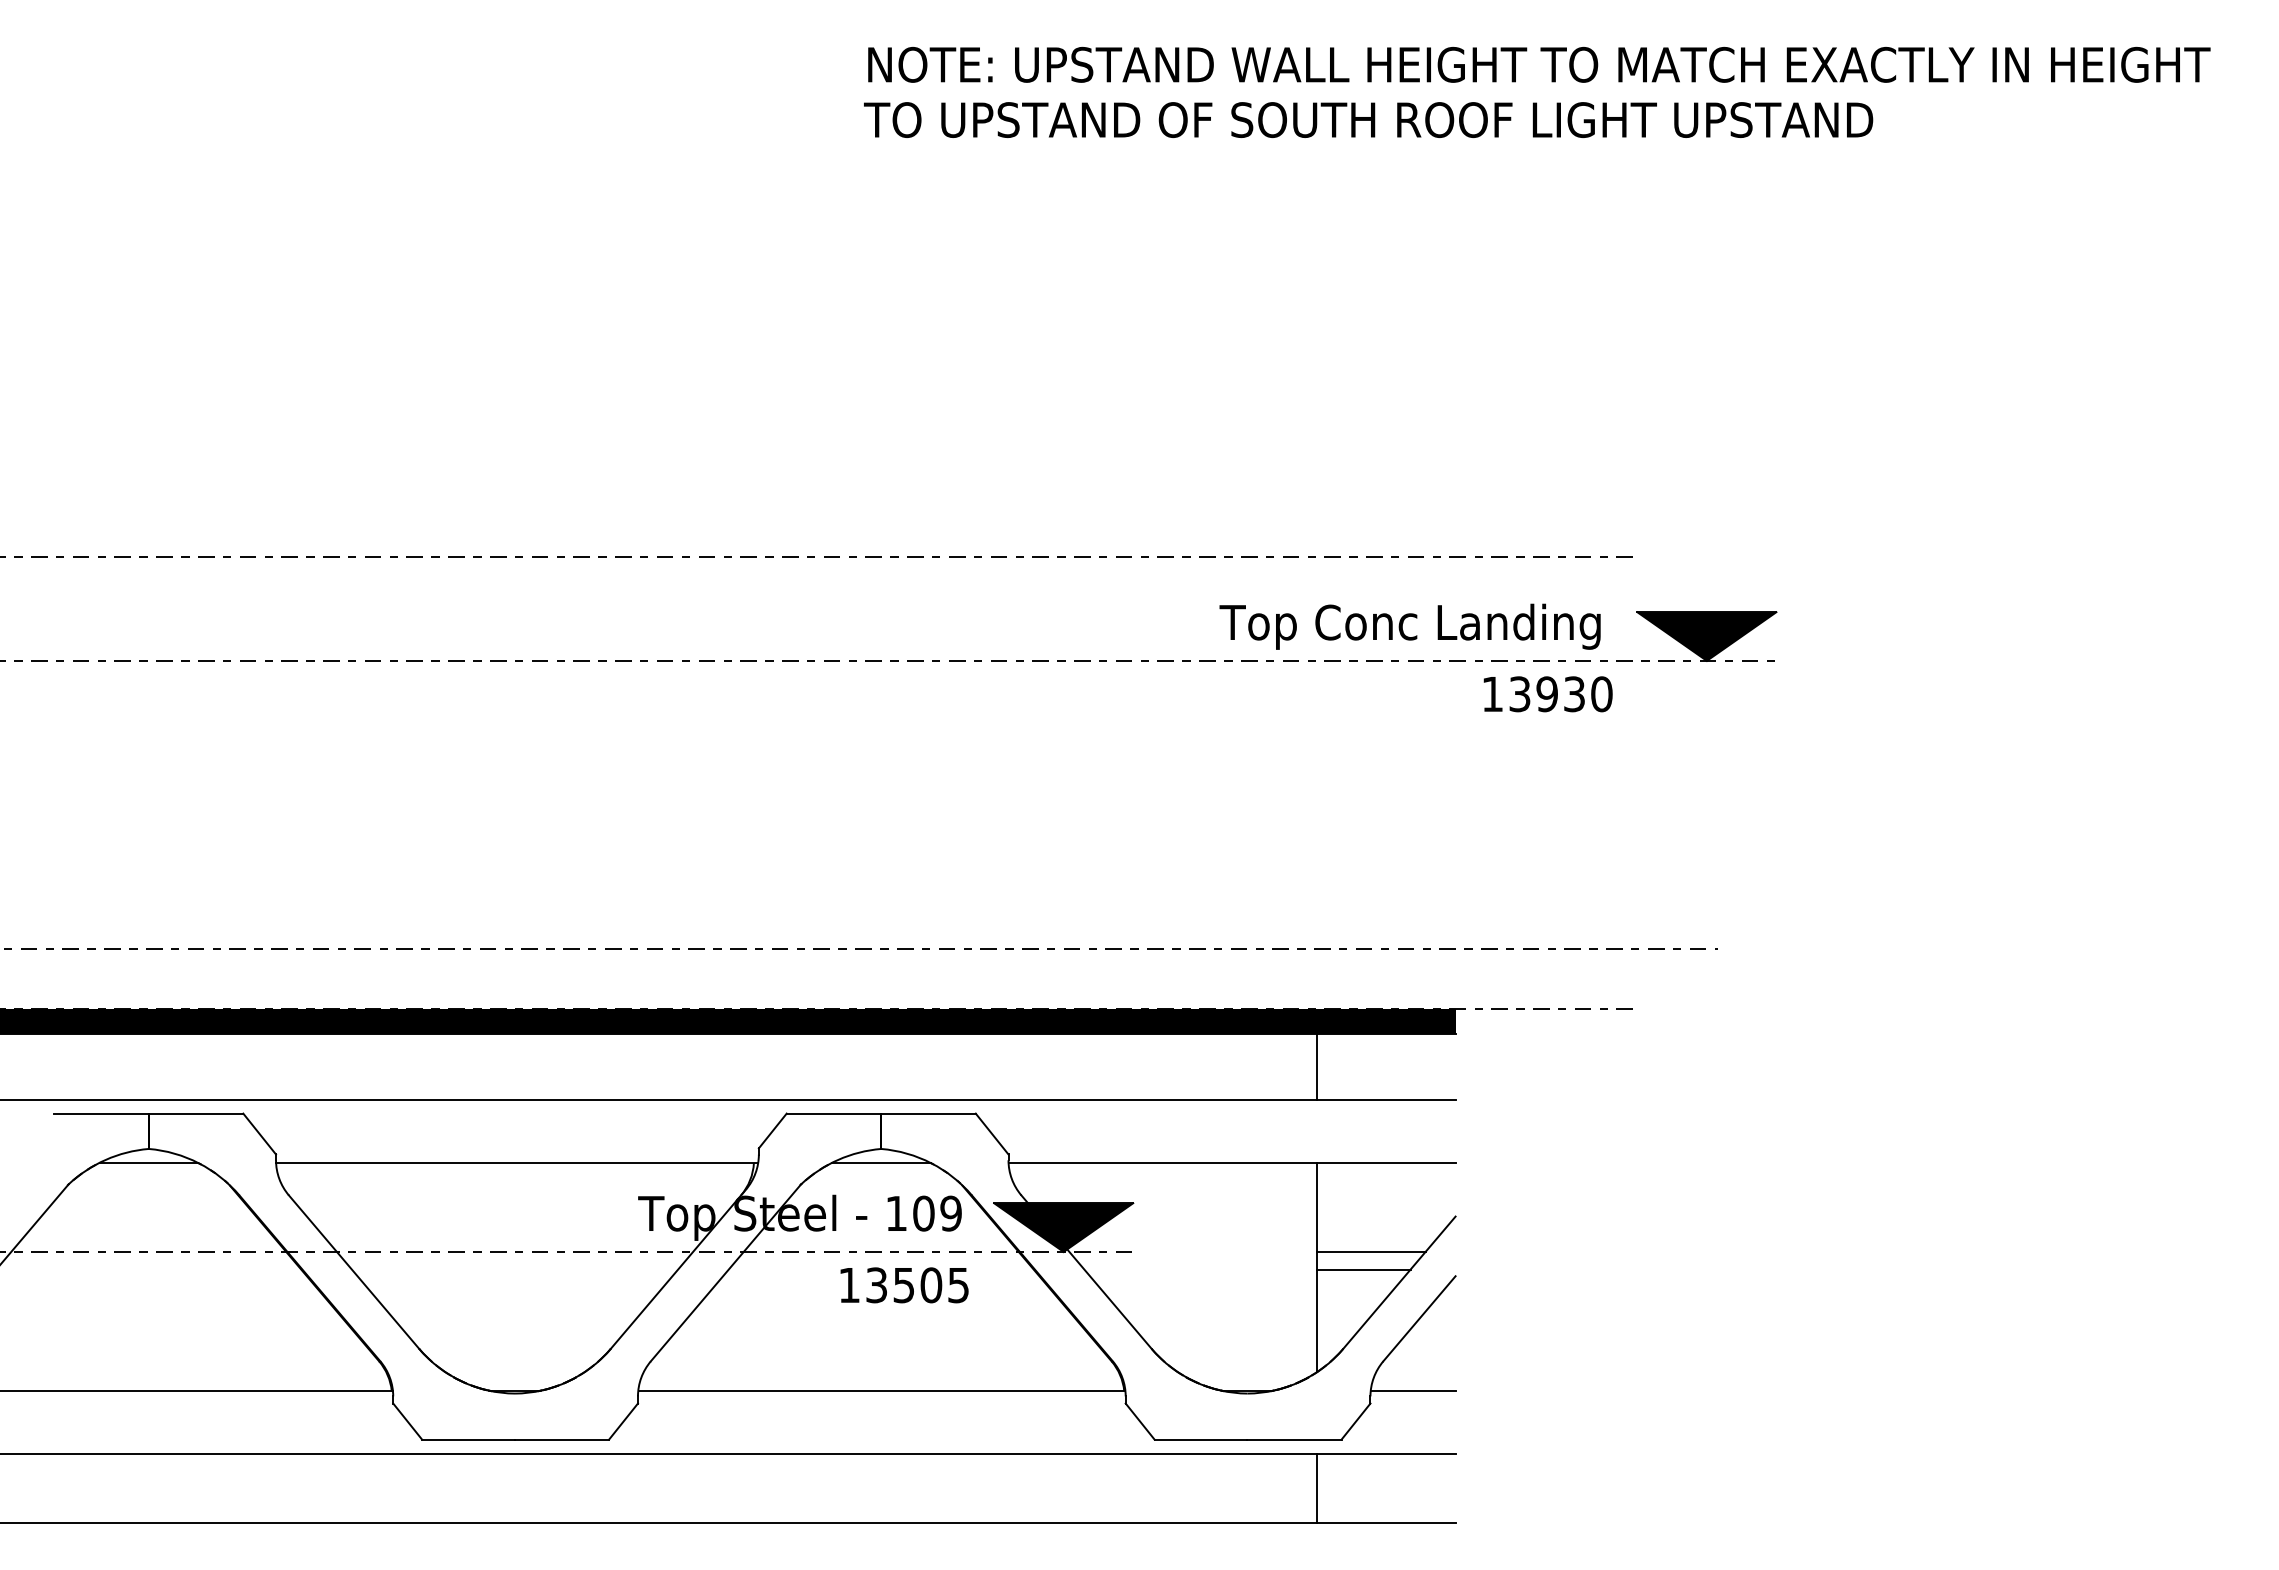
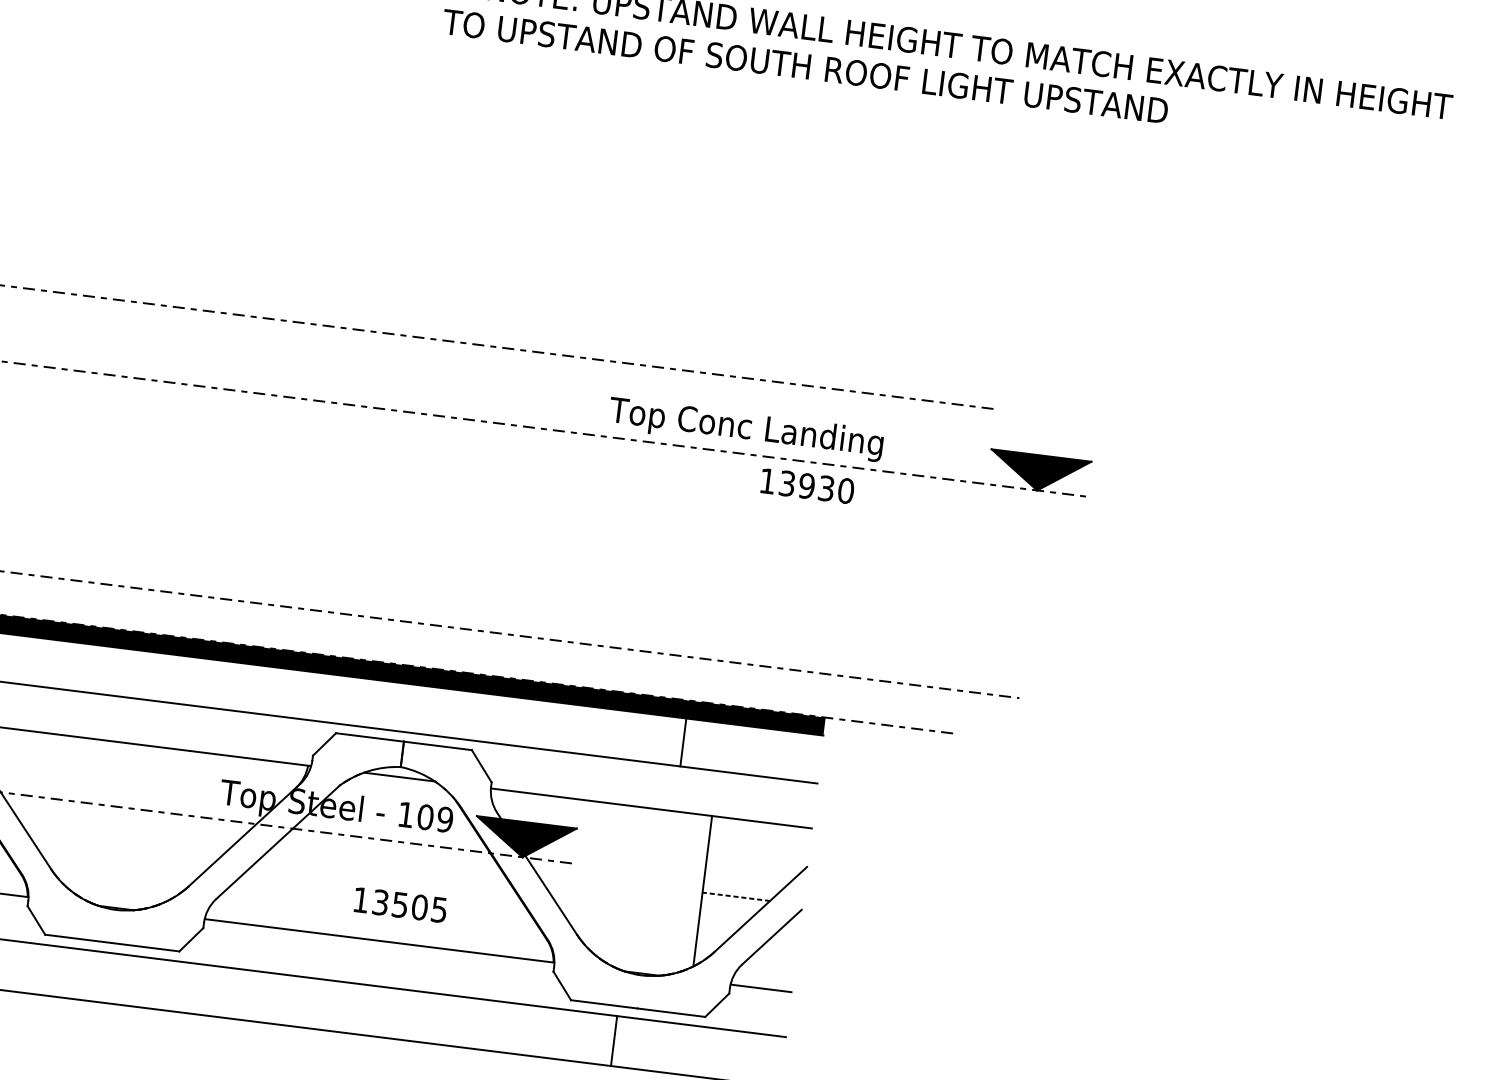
text: (1368, 119) -> (805, 66), moved
text: (1409, 626) -> (745, 429), moved
text: (1547, 694) -> (807, 486), moved
line: (1316, 1066) -> (683, 742), moved
line: (1370, 1251) -> (742, 884), removed
line: (1363, 1269) -> (736, 896), solid -> dashed
text: (904, 1285) -> (400, 905), moved
line: (1316, 1488) -> (613, 1041), moved

